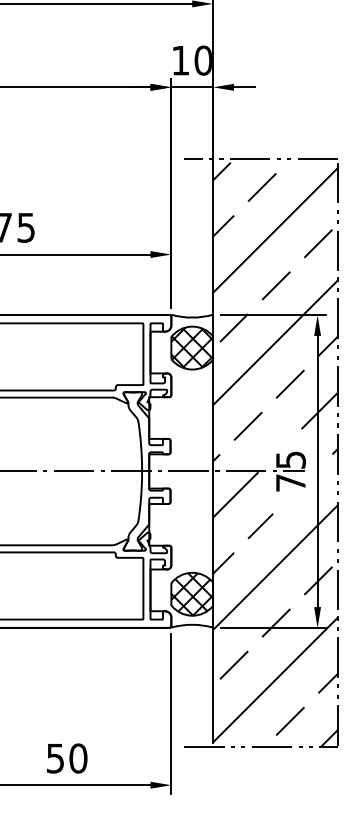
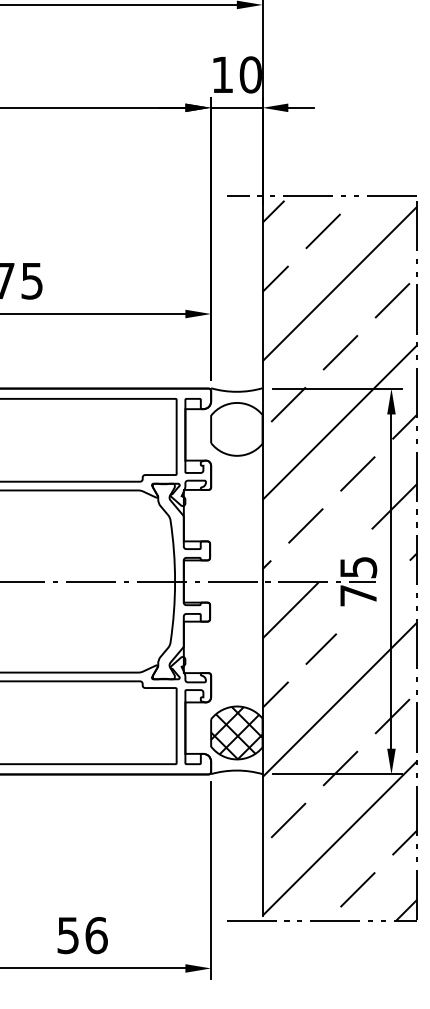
hatch: (191, 348) -> (236, 429), removed
text: (78, 757) -> (96, 934), 50 -> 56

